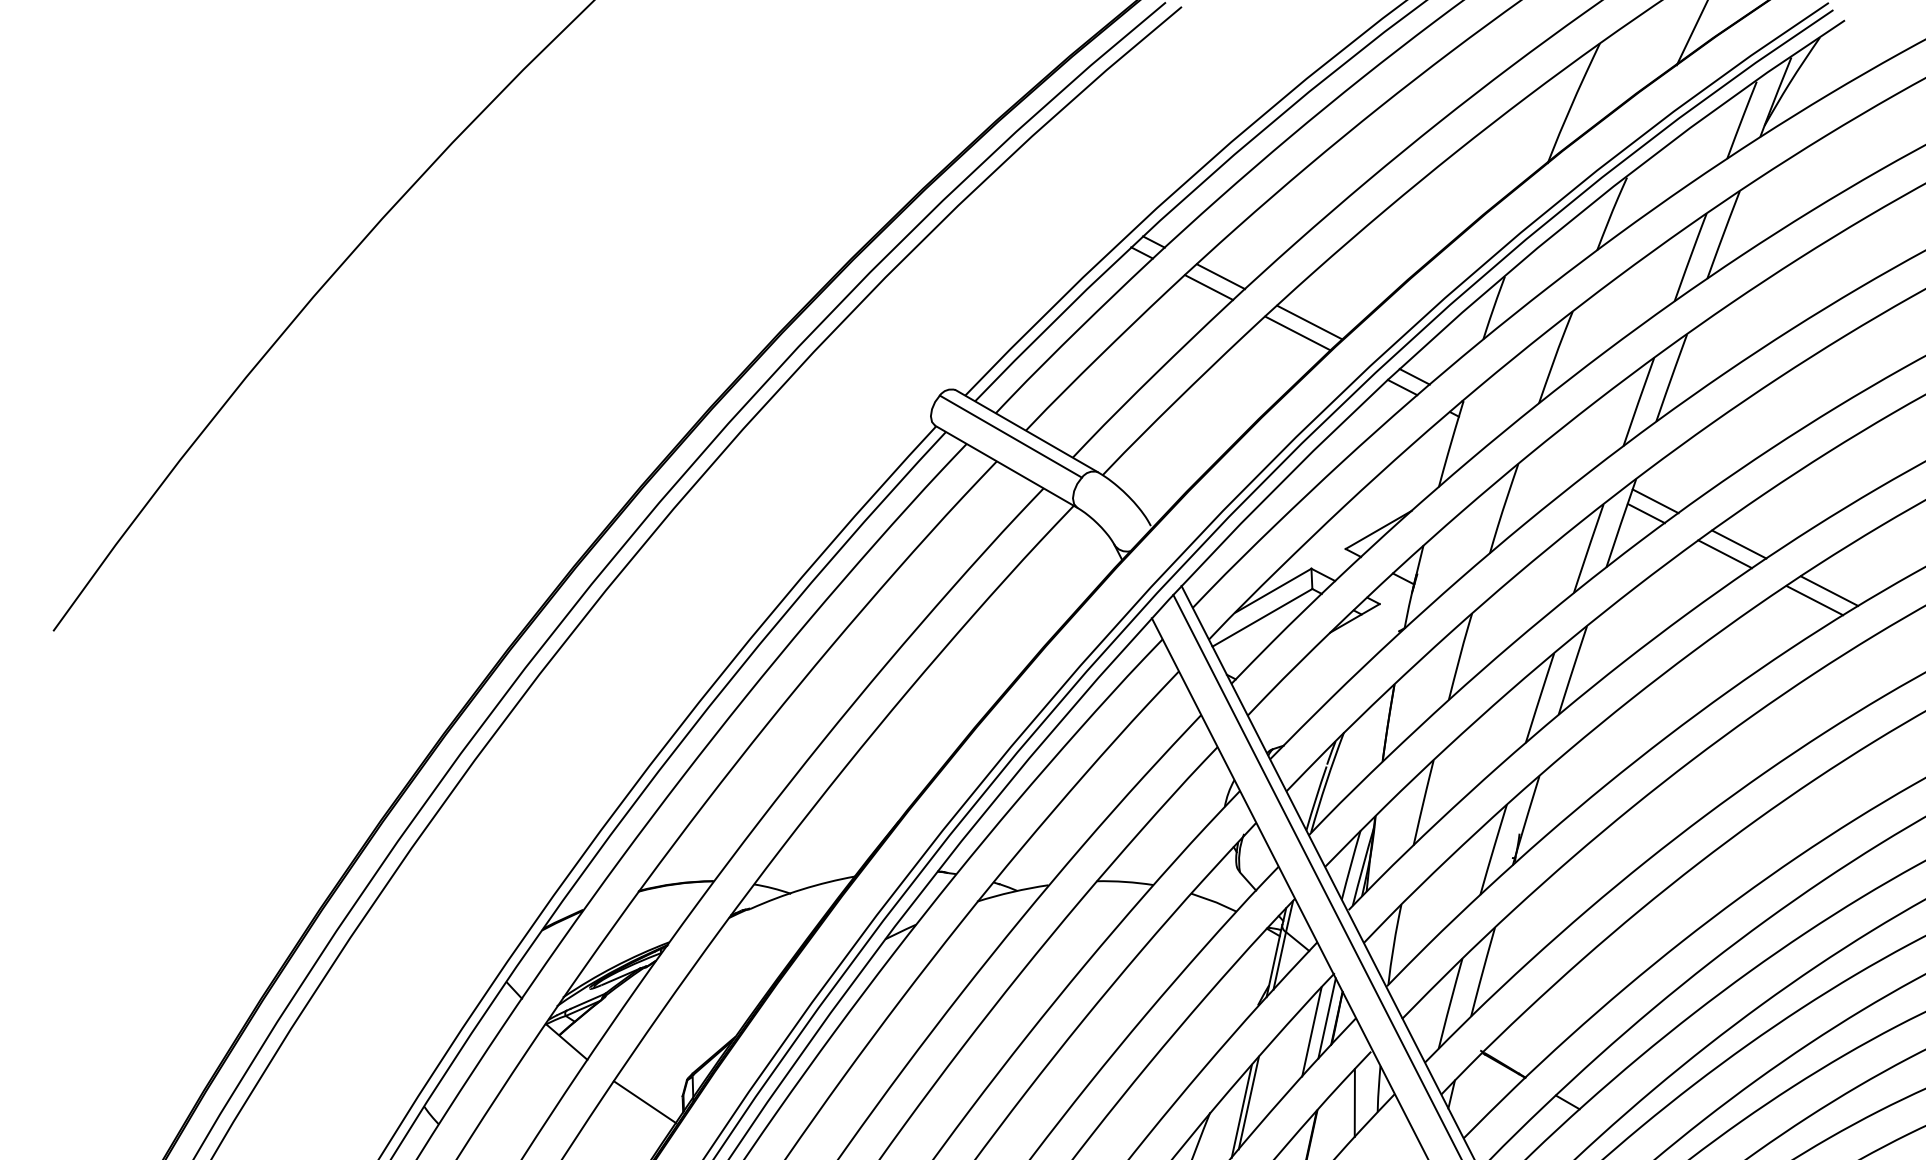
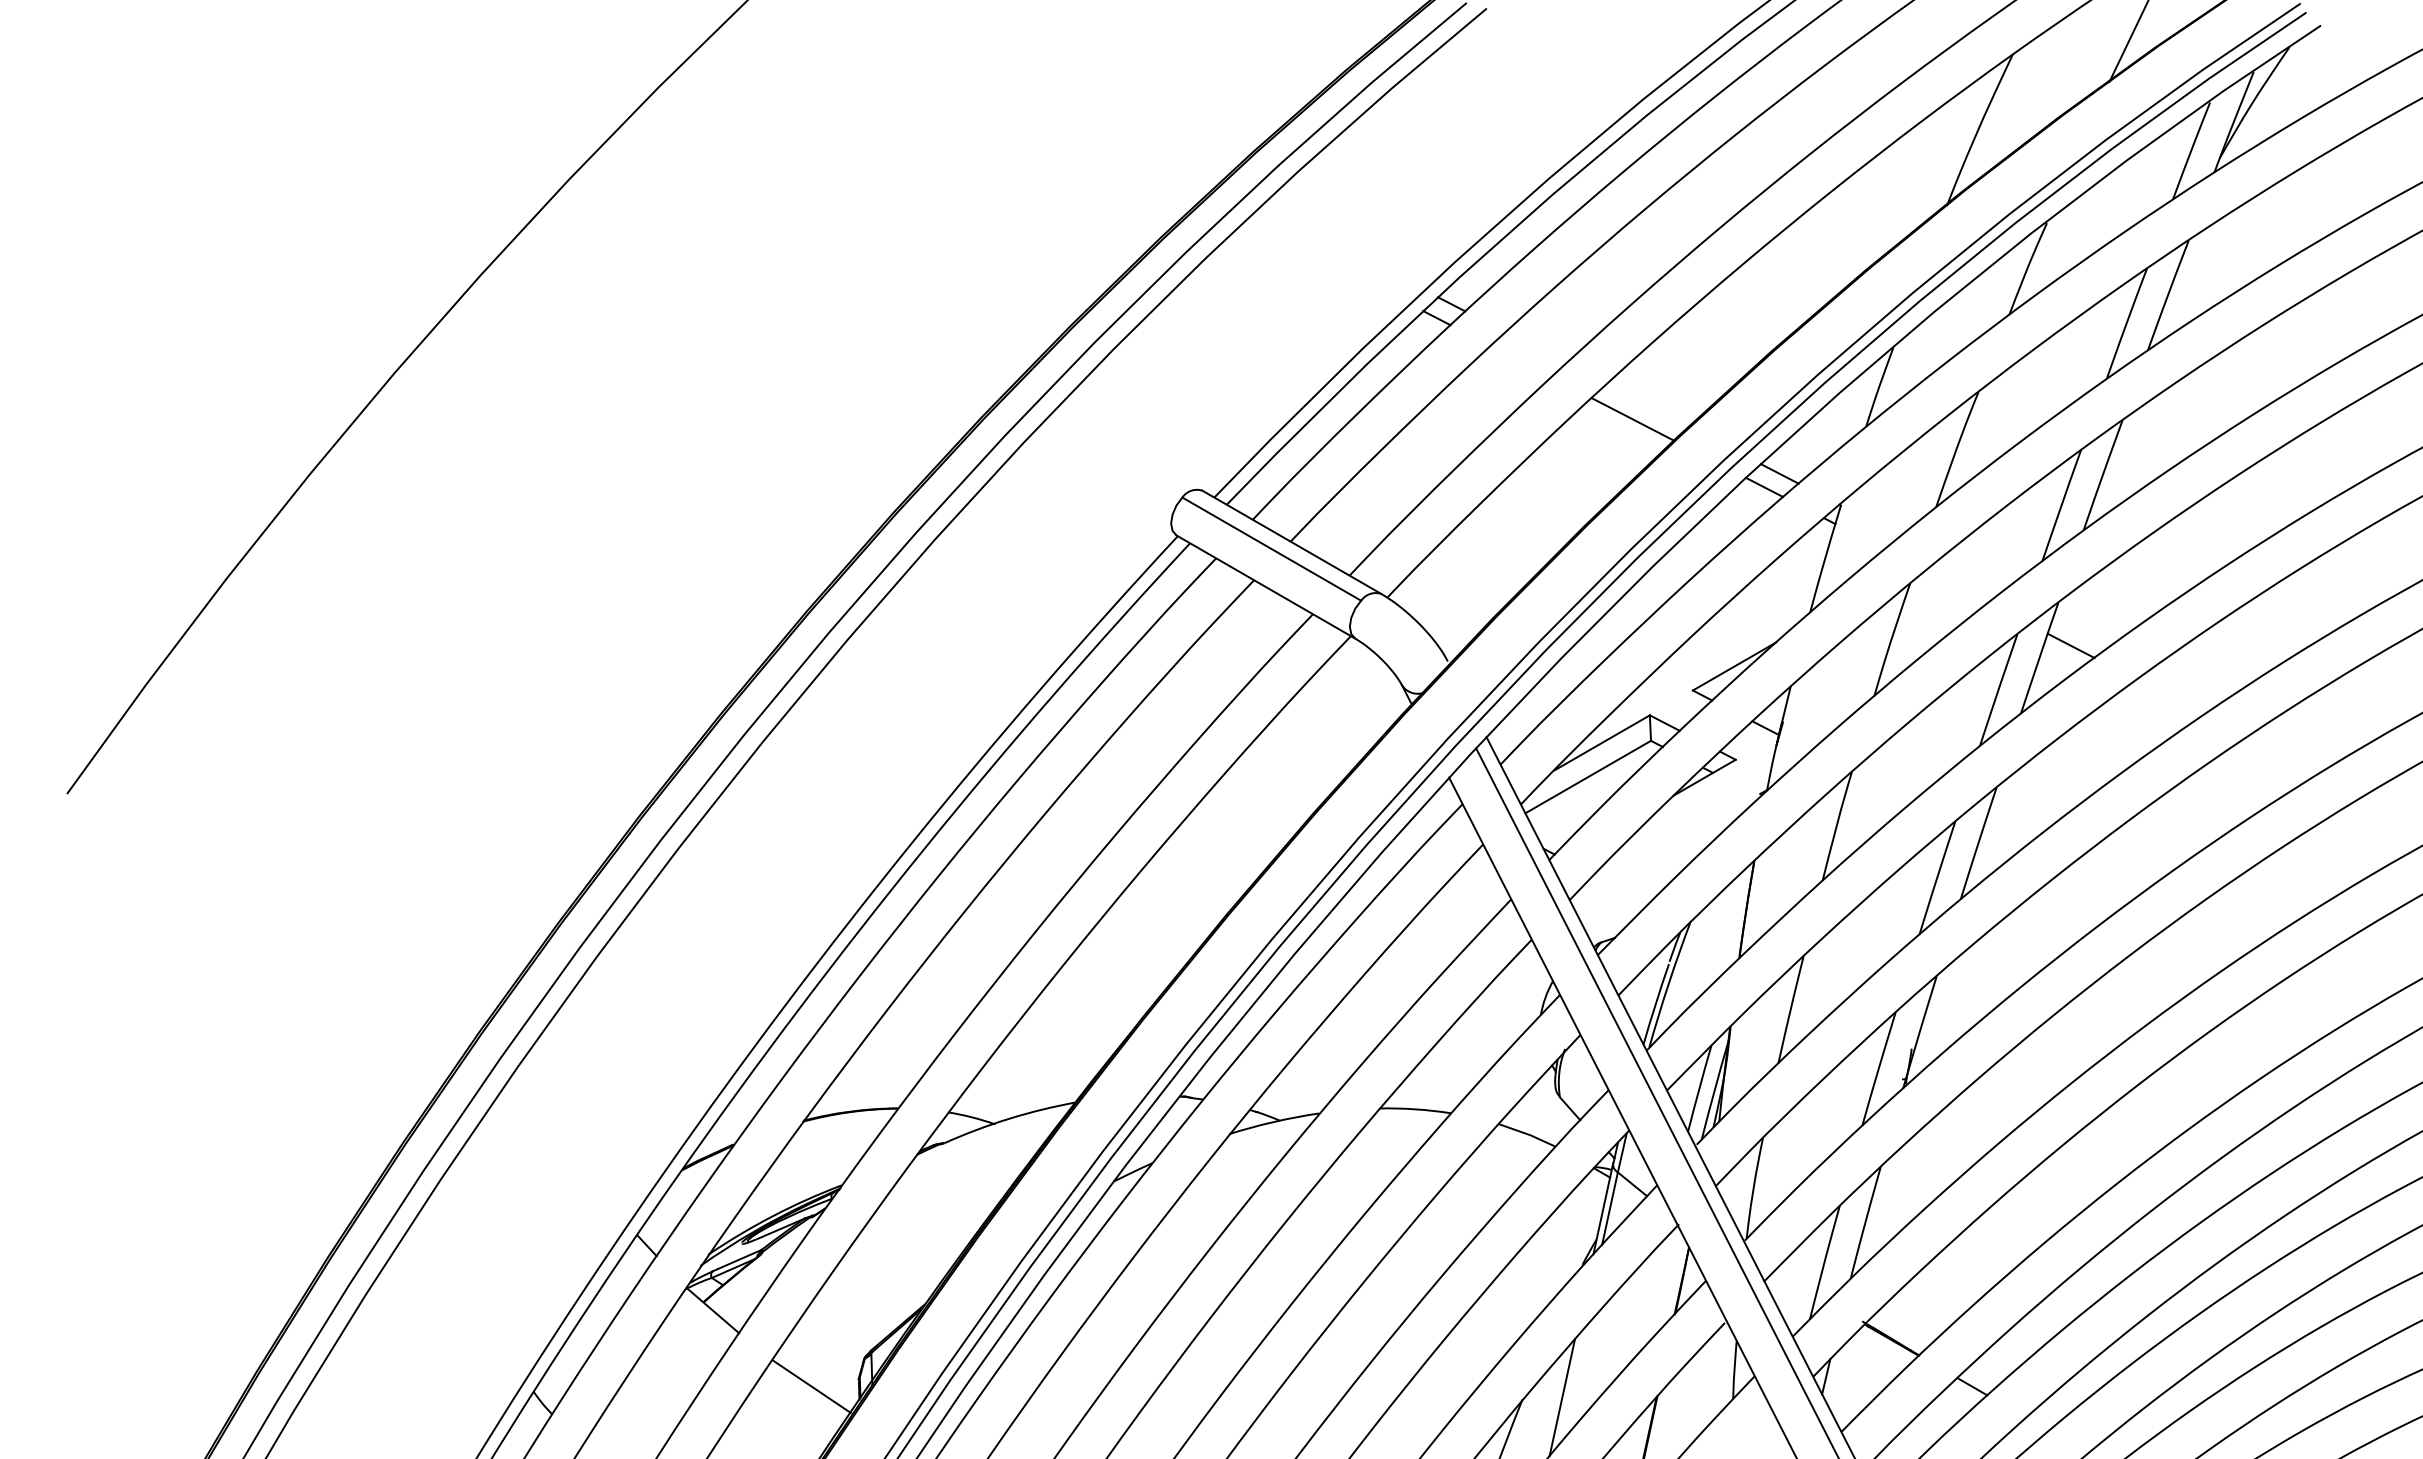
line: (1220, 276) -> (1535, 347), removed
line: (1208, 287) -> (1520, 361), removed
line: (1309, 322) -> (1647, 405), removed
line: (1655, 501) -> (2082, 630), removed
line: (1739, 544) -> (2188, 684), removed
line: (1725, 553) -> (2170, 696), removed
line: (1829, 591) -> (2301, 743), removed
line: (1814, 600) -> (2282, 755), removed
line: (1327, 1017) -> (1669, 1280), removed
line: (1311, 1031) -> (1650, 1297), removed
line: (1248, 1103) -> (1570, 1387), removed
line: (1354, 1103) -> (1704, 1387), removed

